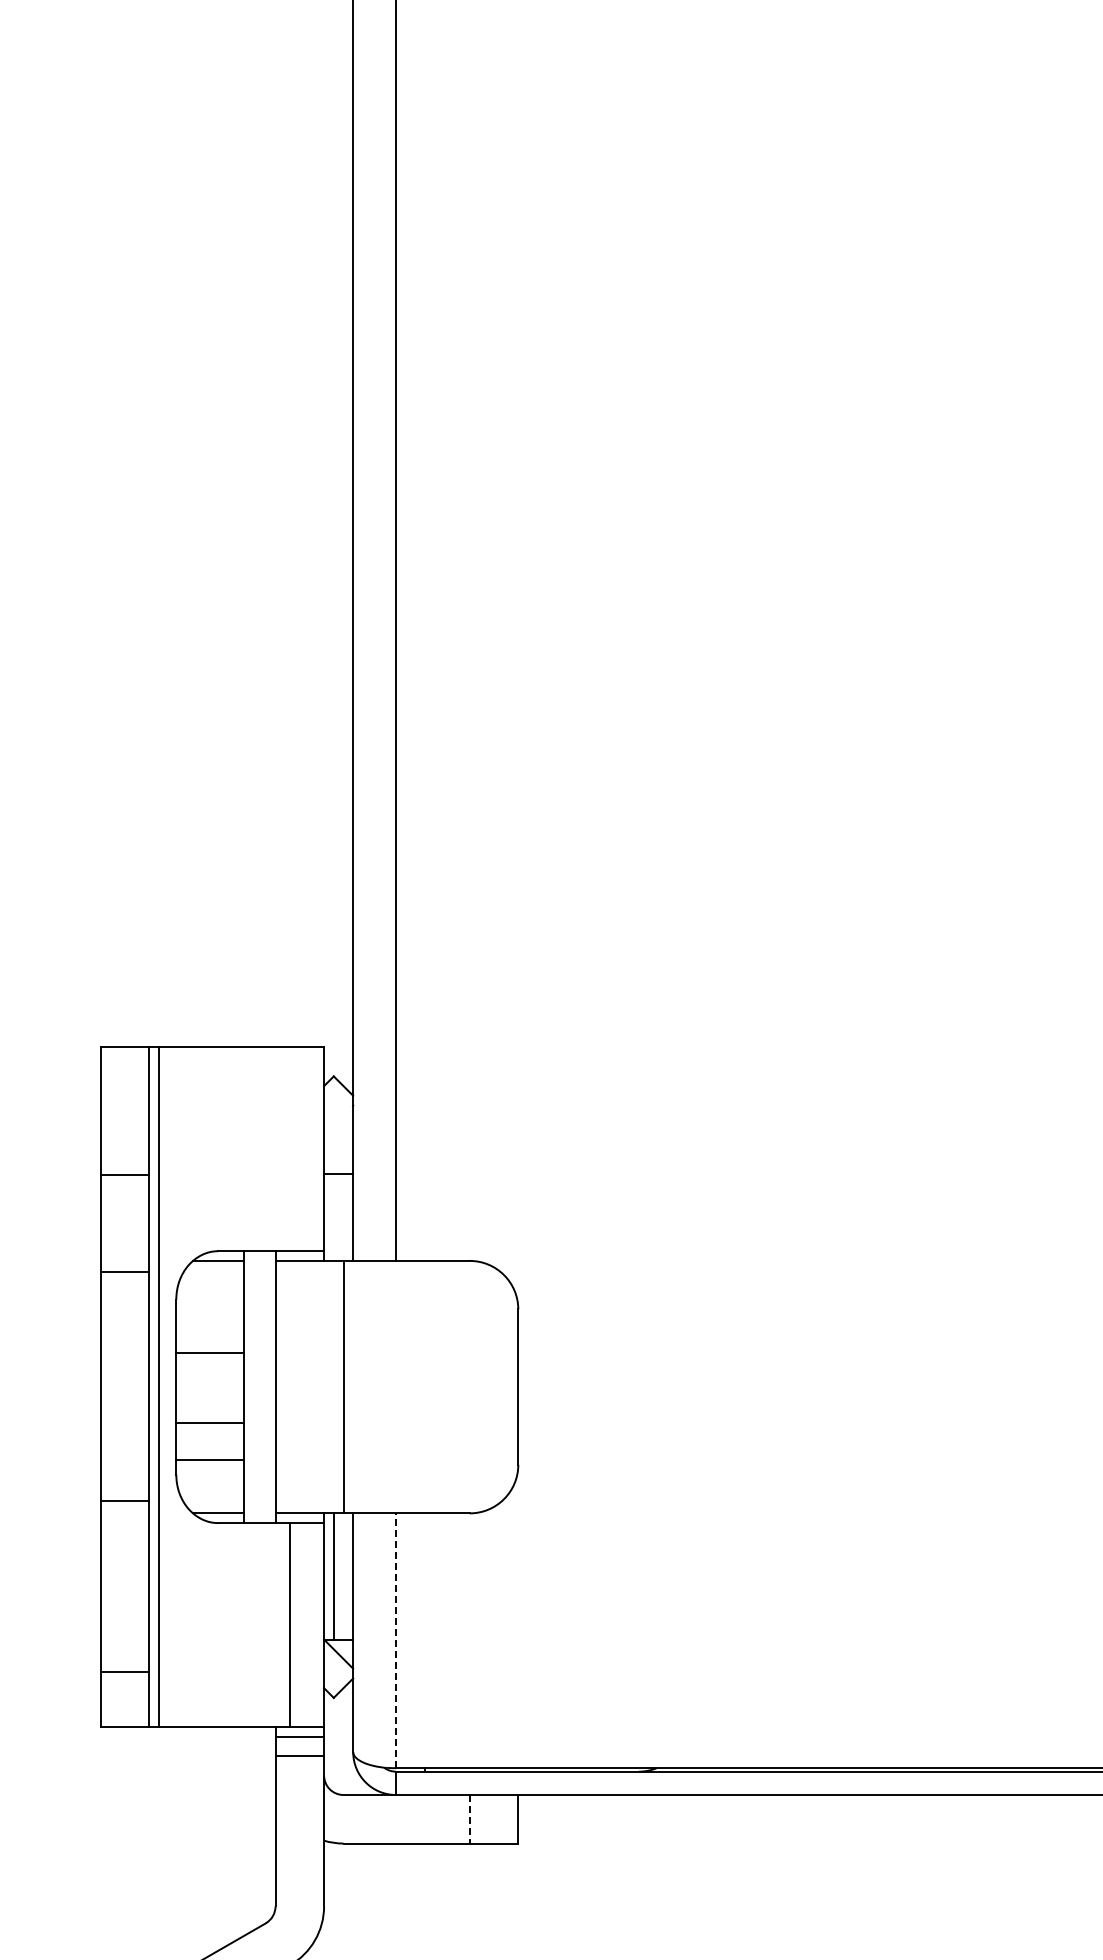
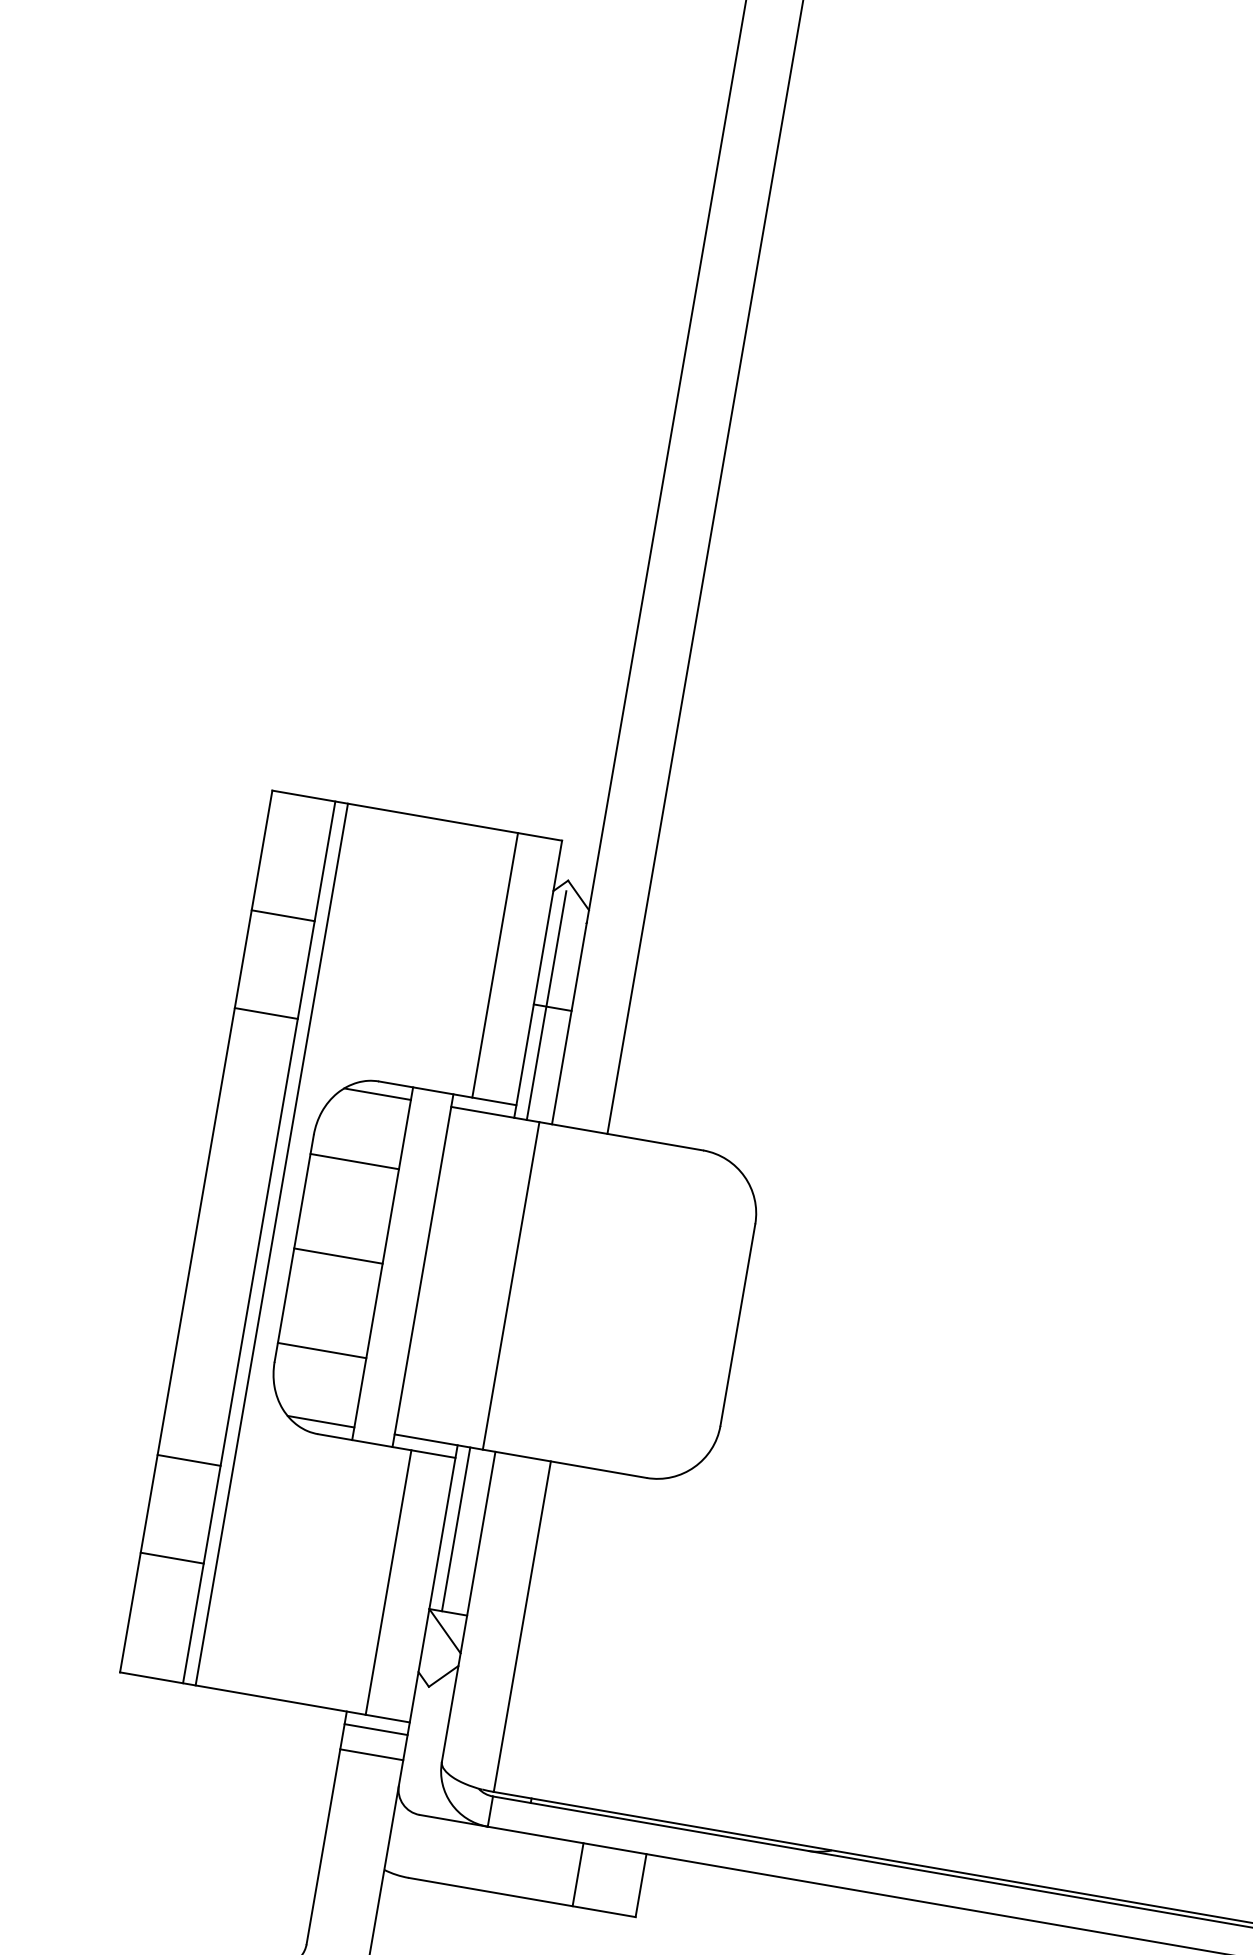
line: (290, 1149) -> (495, 965), added
line: (333, 1172) -> (546, 1005), added
line: (124, 1174) -> (282, 915), moved
line: (124, 1271) -> (265, 1012), moved
line: (210, 1353) -> (354, 1161), moved
line: (210, 1423) -> (338, 1256), moved
line: (124, 1501) -> (188, 1460), moved
line: (395, 1640) -> (521, 1626), dashed -> solid
line: (124, 1671) -> (171, 1557), moved
line: (469, 1819) -> (577, 1874), dashed -> solid

